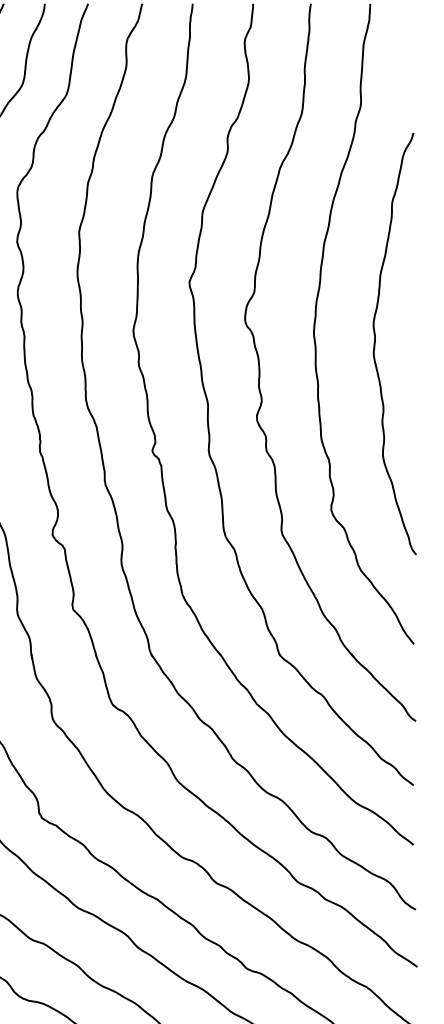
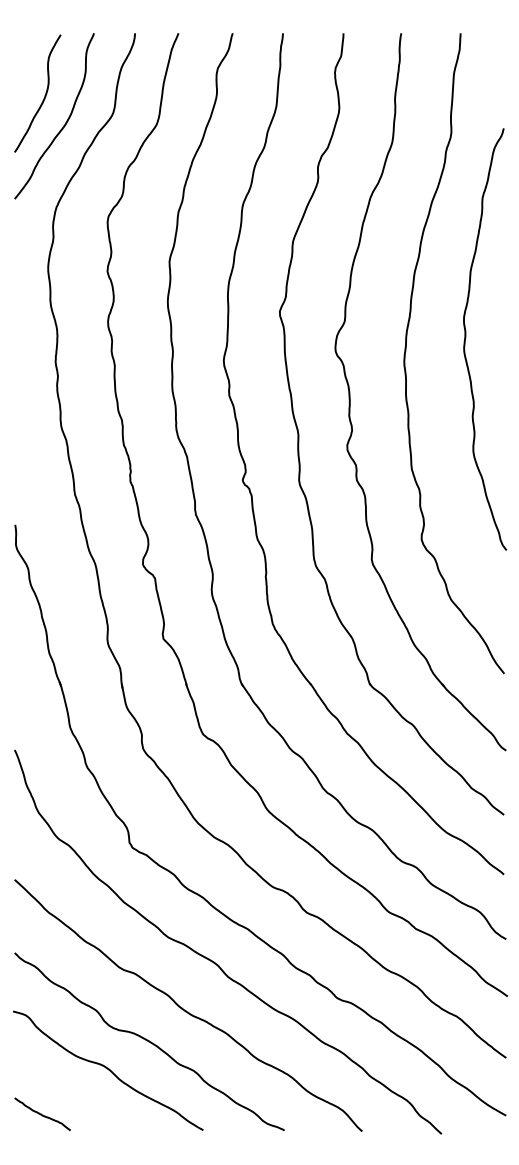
curve: (376, 342) -> (466, 338), moved

